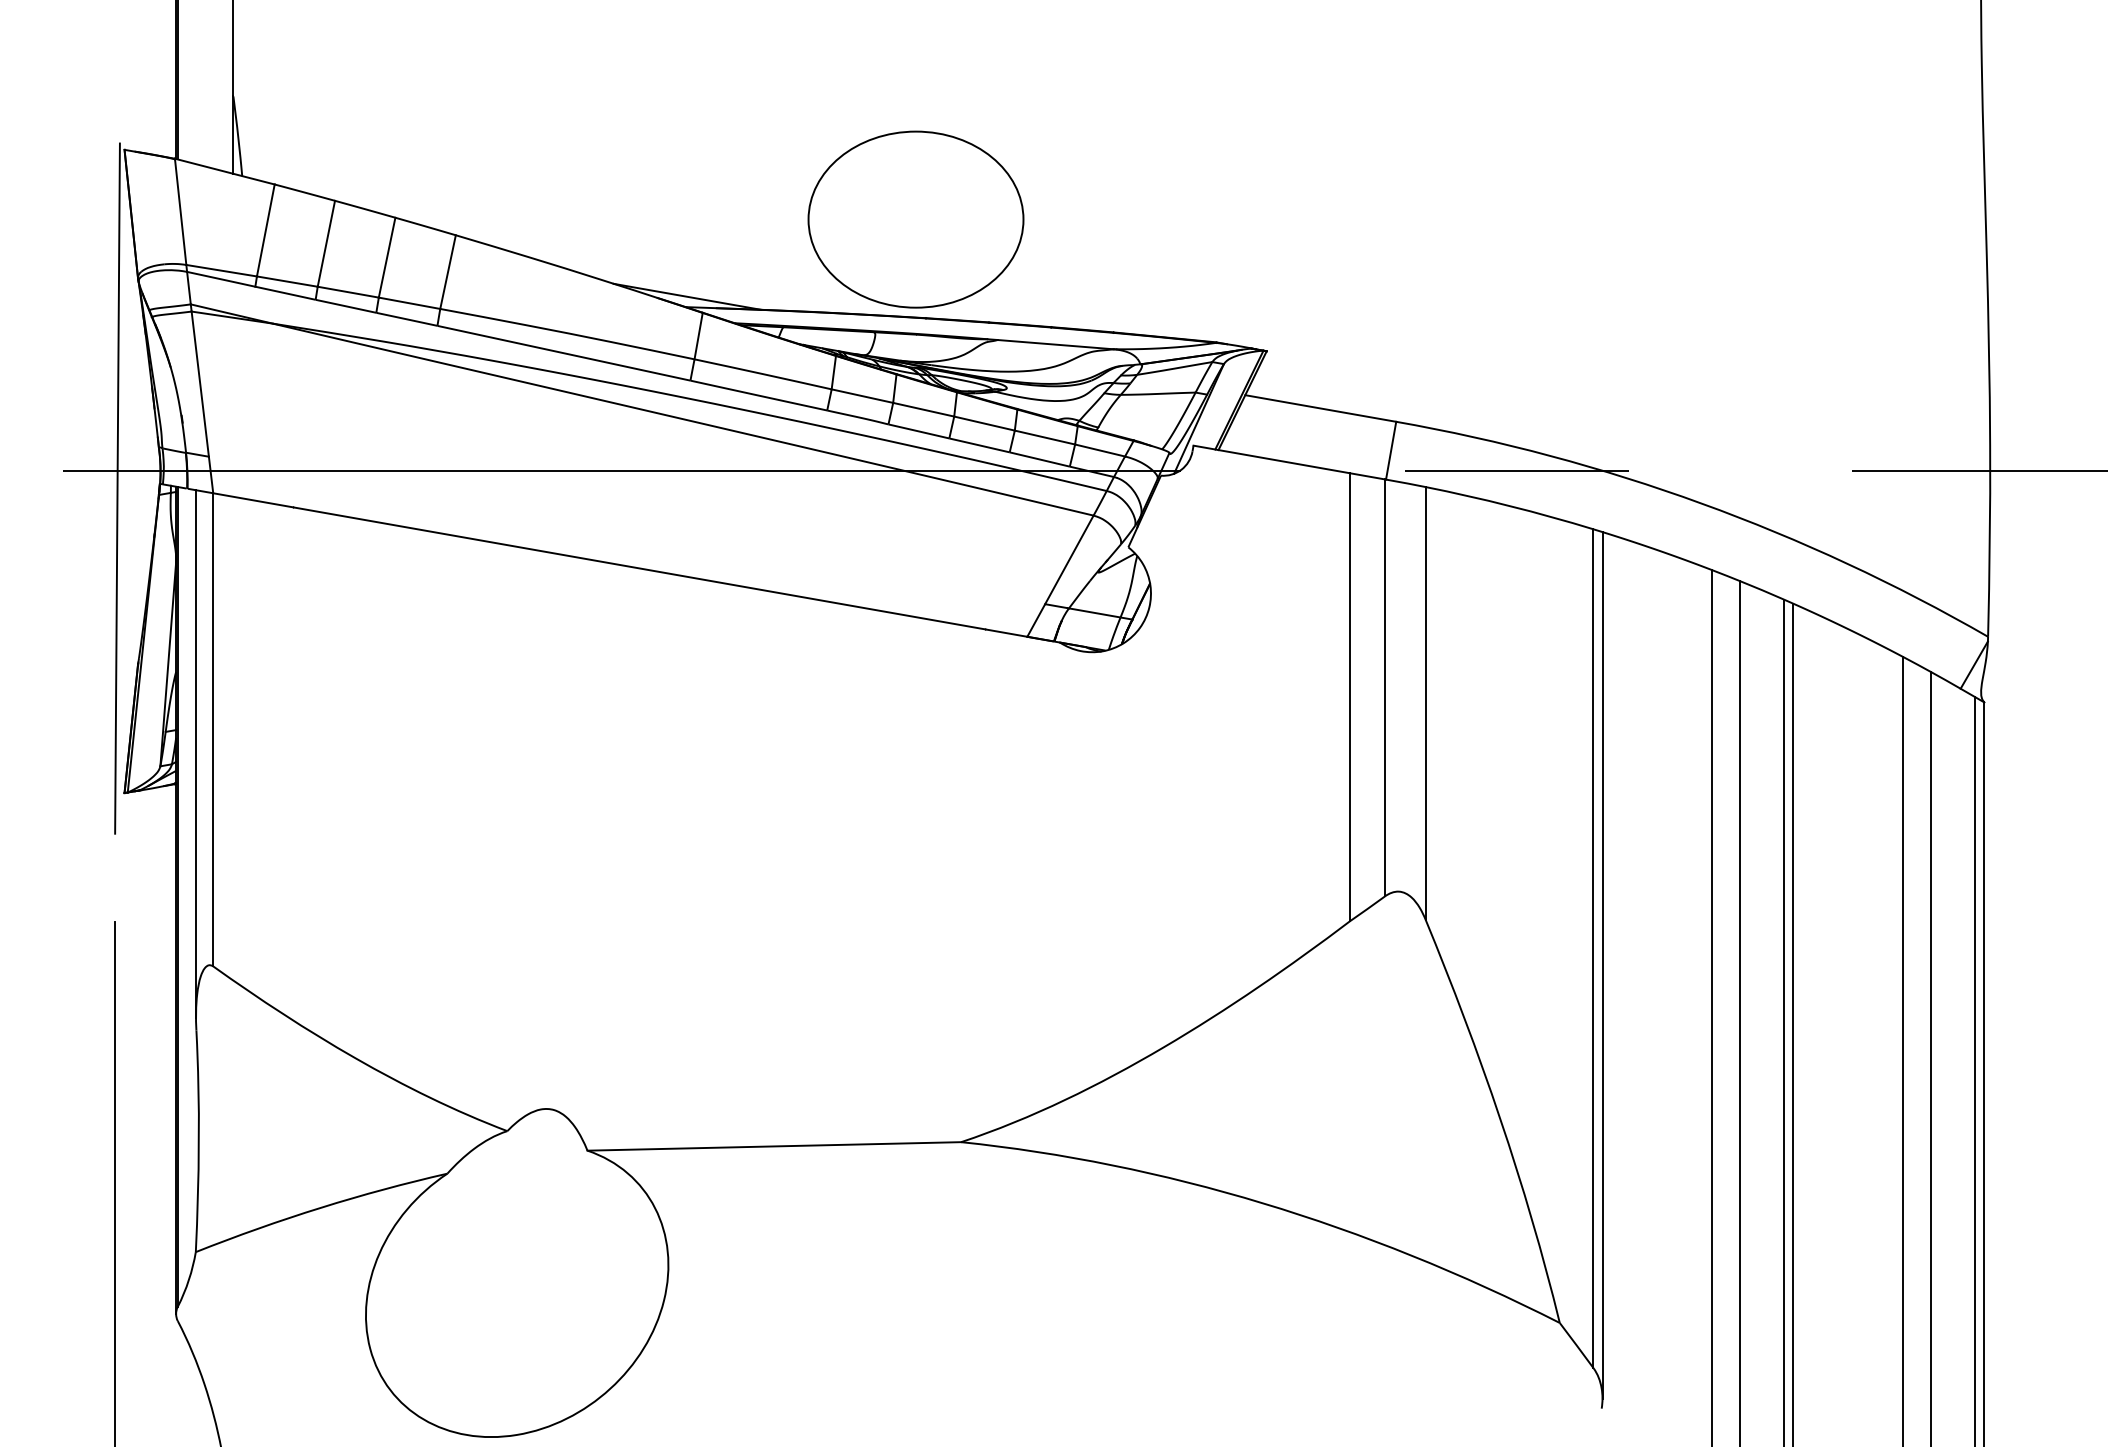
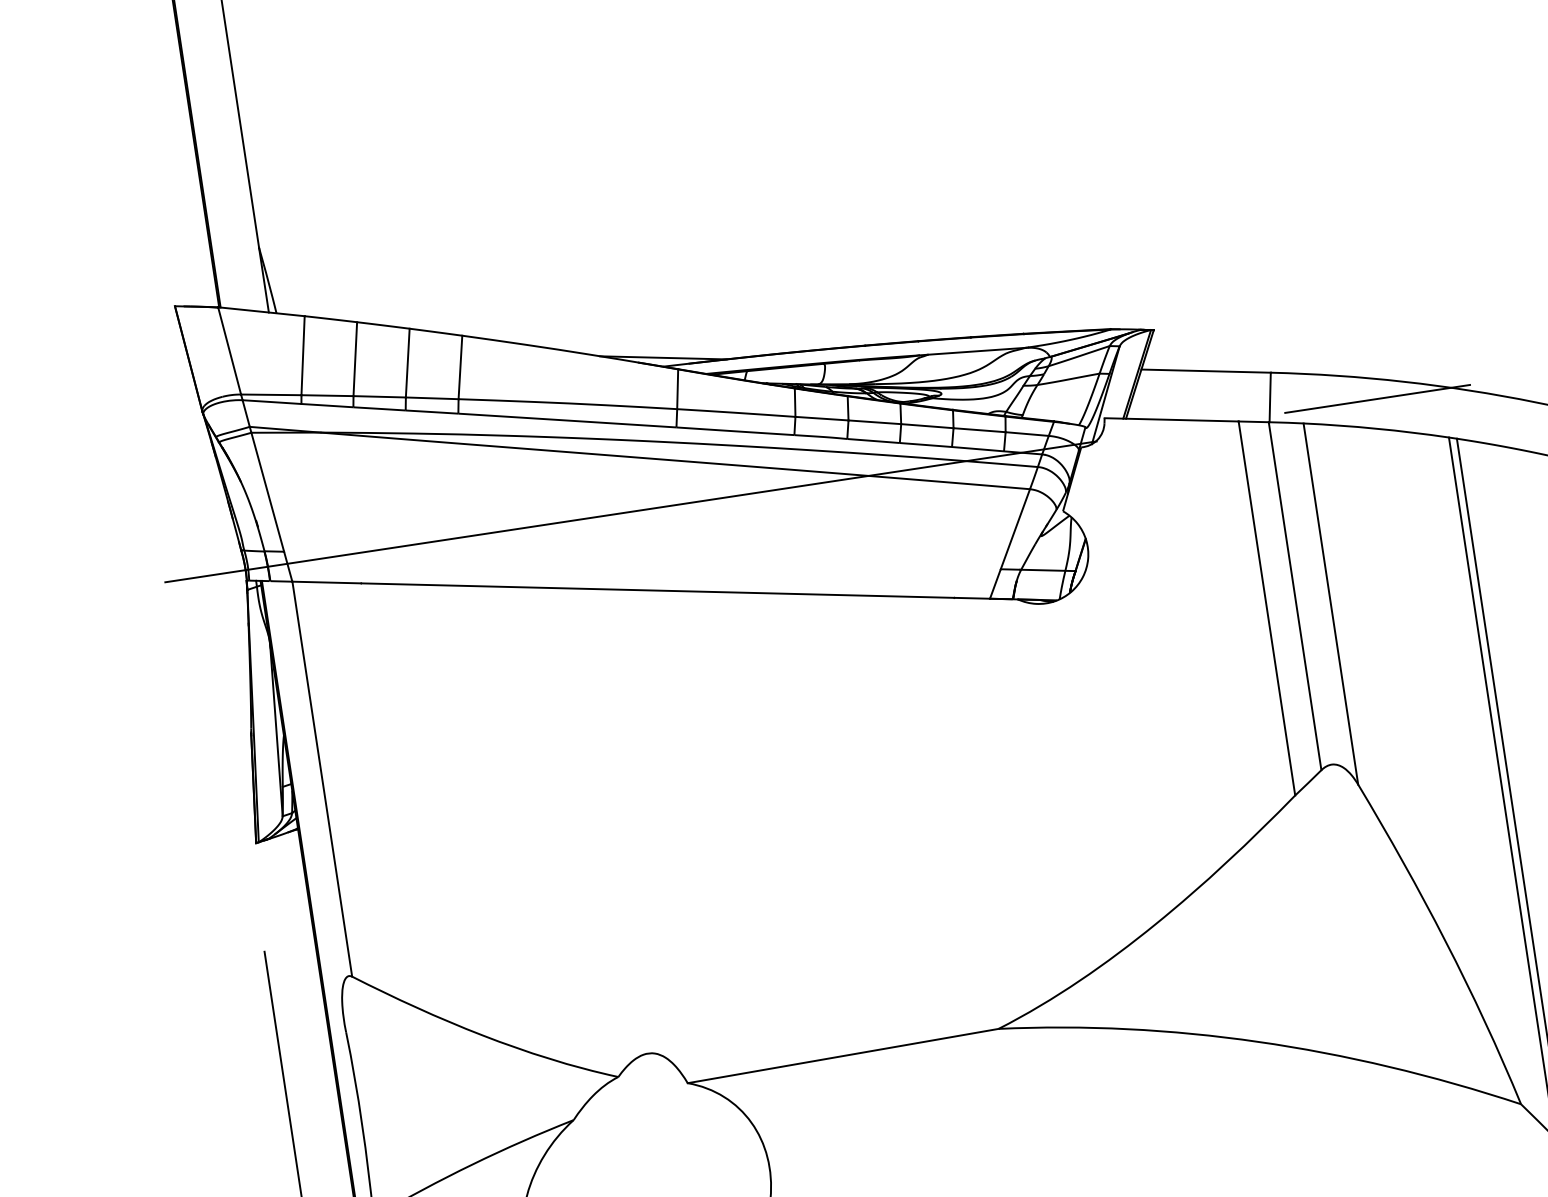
part: (915, 219) -> (843, 264), removed
line: (117, 488) -> (211, 589), removed
line: (196, 753) -> (311, 801), removed

